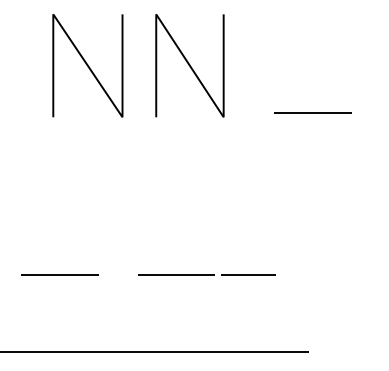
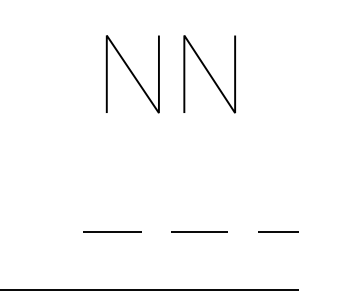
line: (313, 112) -> (302, 109), removed
line: (248, 274) -> (278, 231), moved

